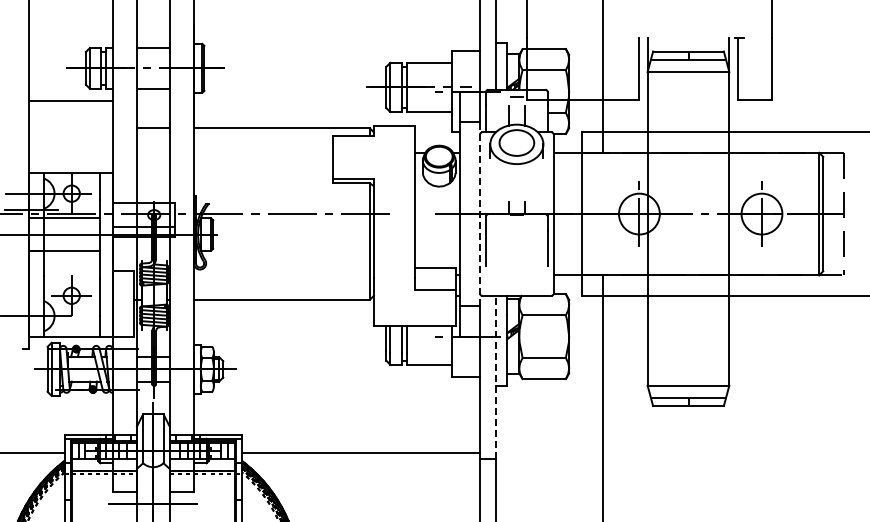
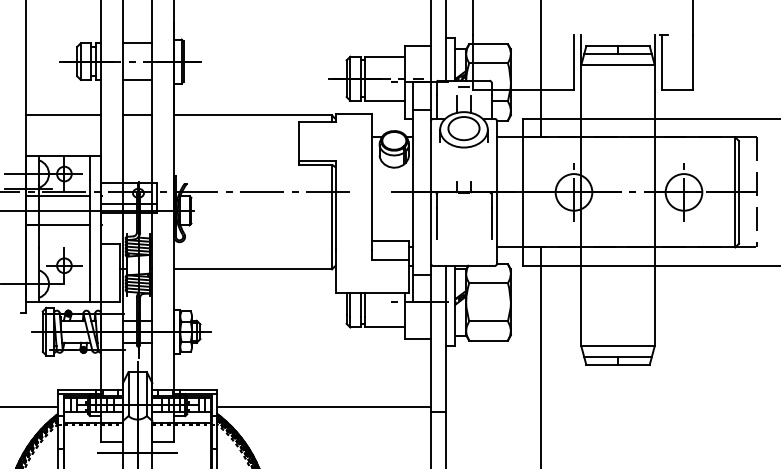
line: (70, 101) -> (63, 115), moved
line: (480, 214) -> (431, 192), dashed -> solid
line: (496, 377) -> (445, 339), dashed -> solid

